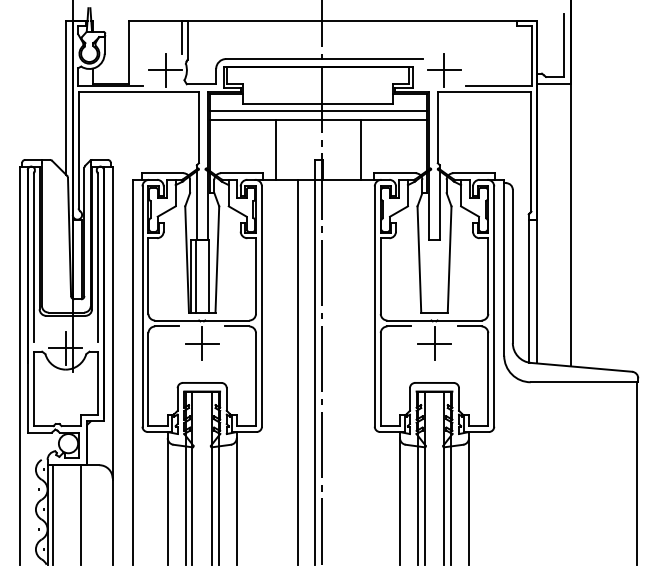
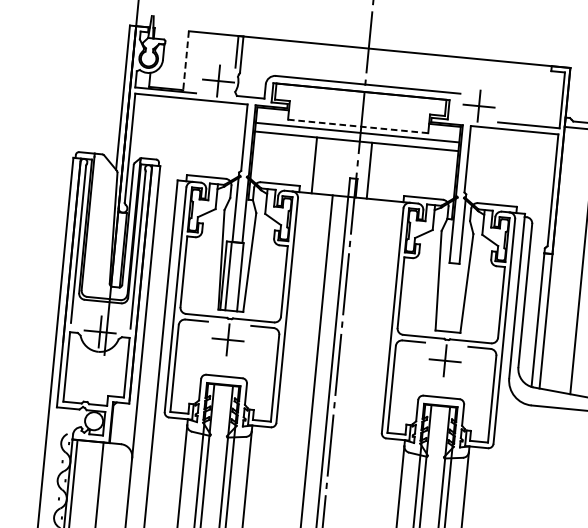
line: (129, 52) -> (186, 61), solid -> dashed
line: (318, 104) -> (358, 126), solid -> dashed
line: (360, 149) -> (369, 170), moved

